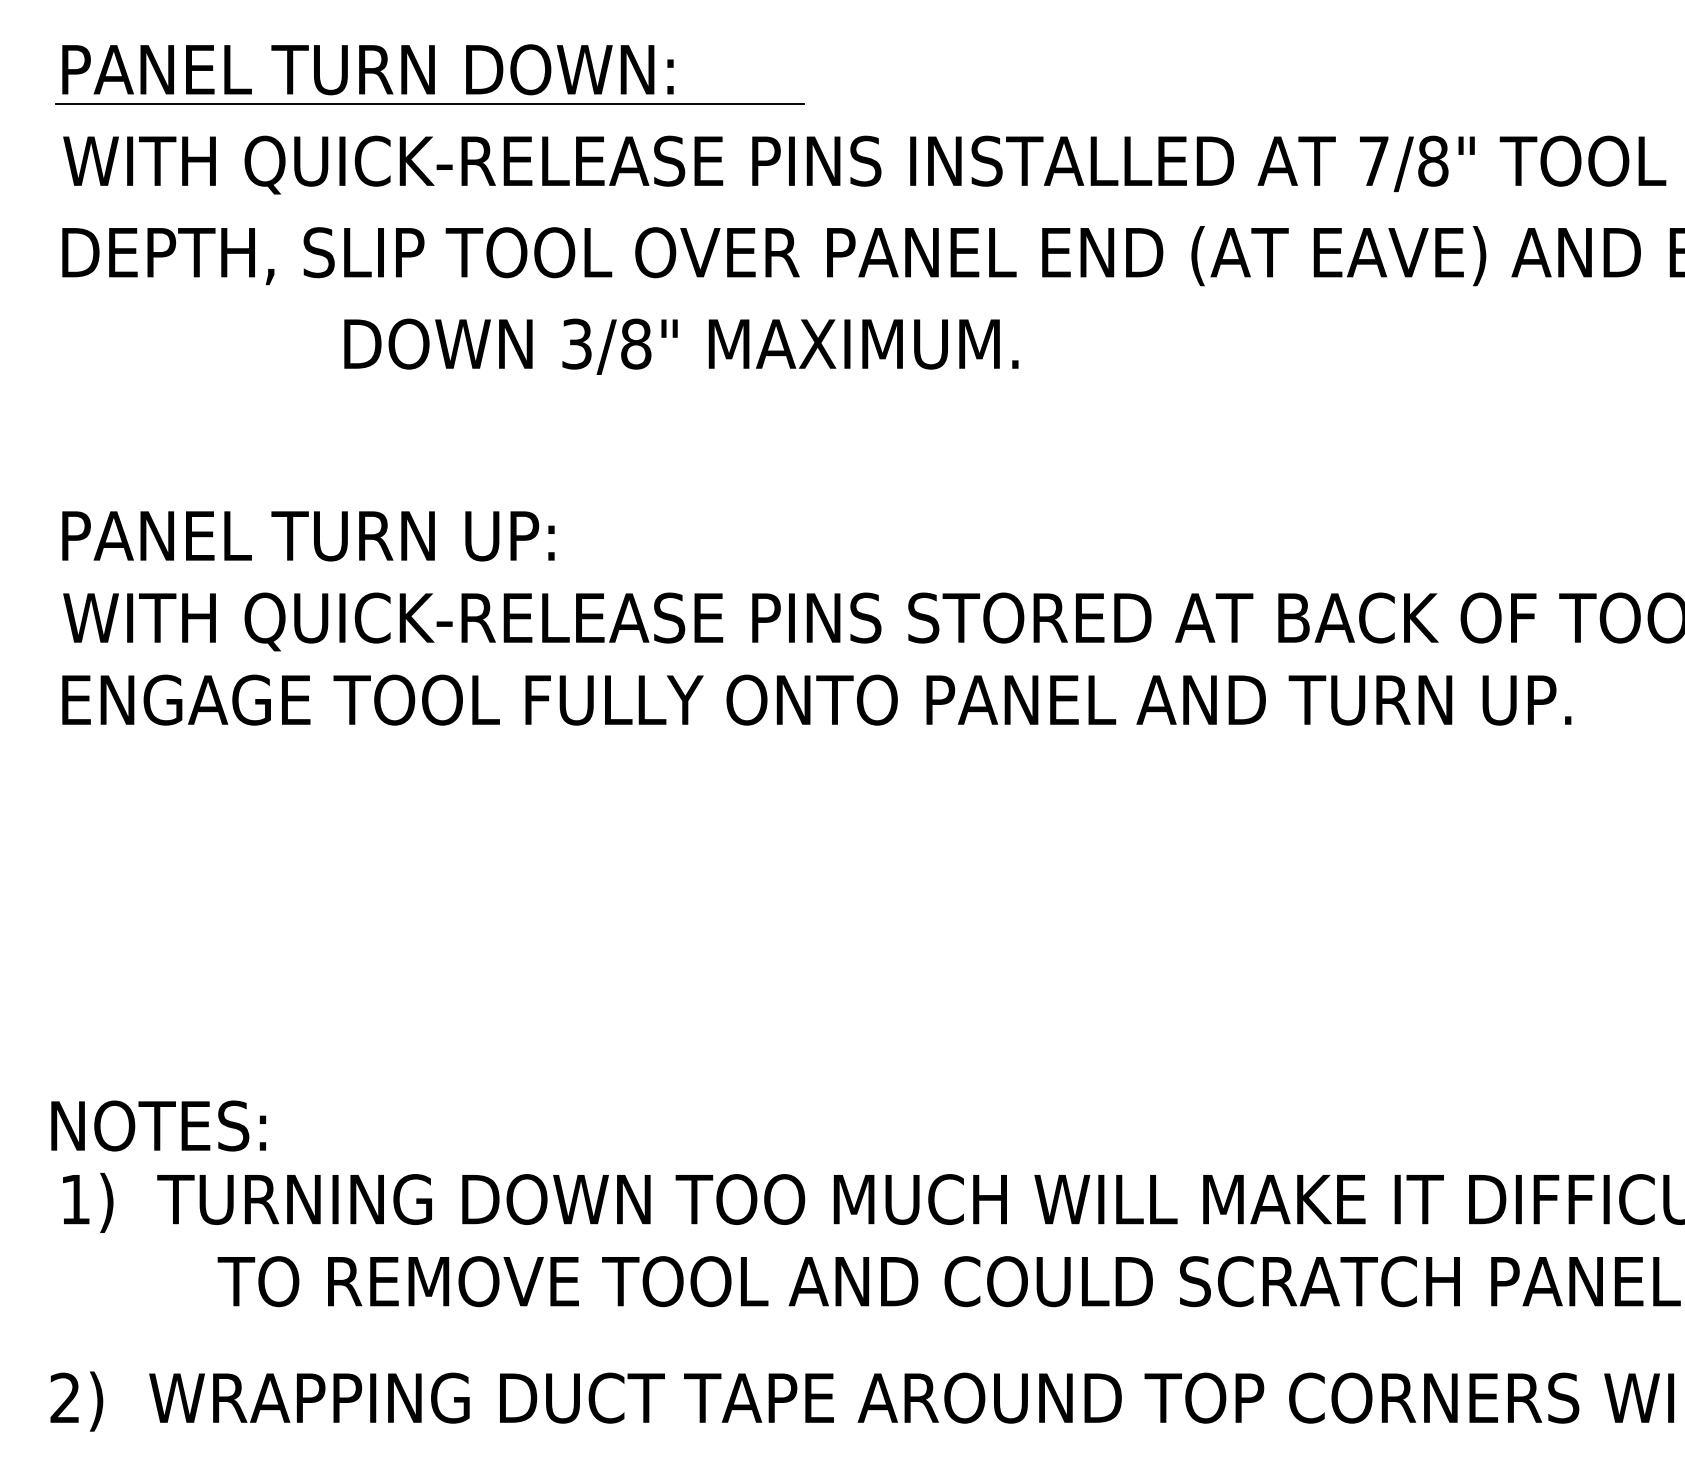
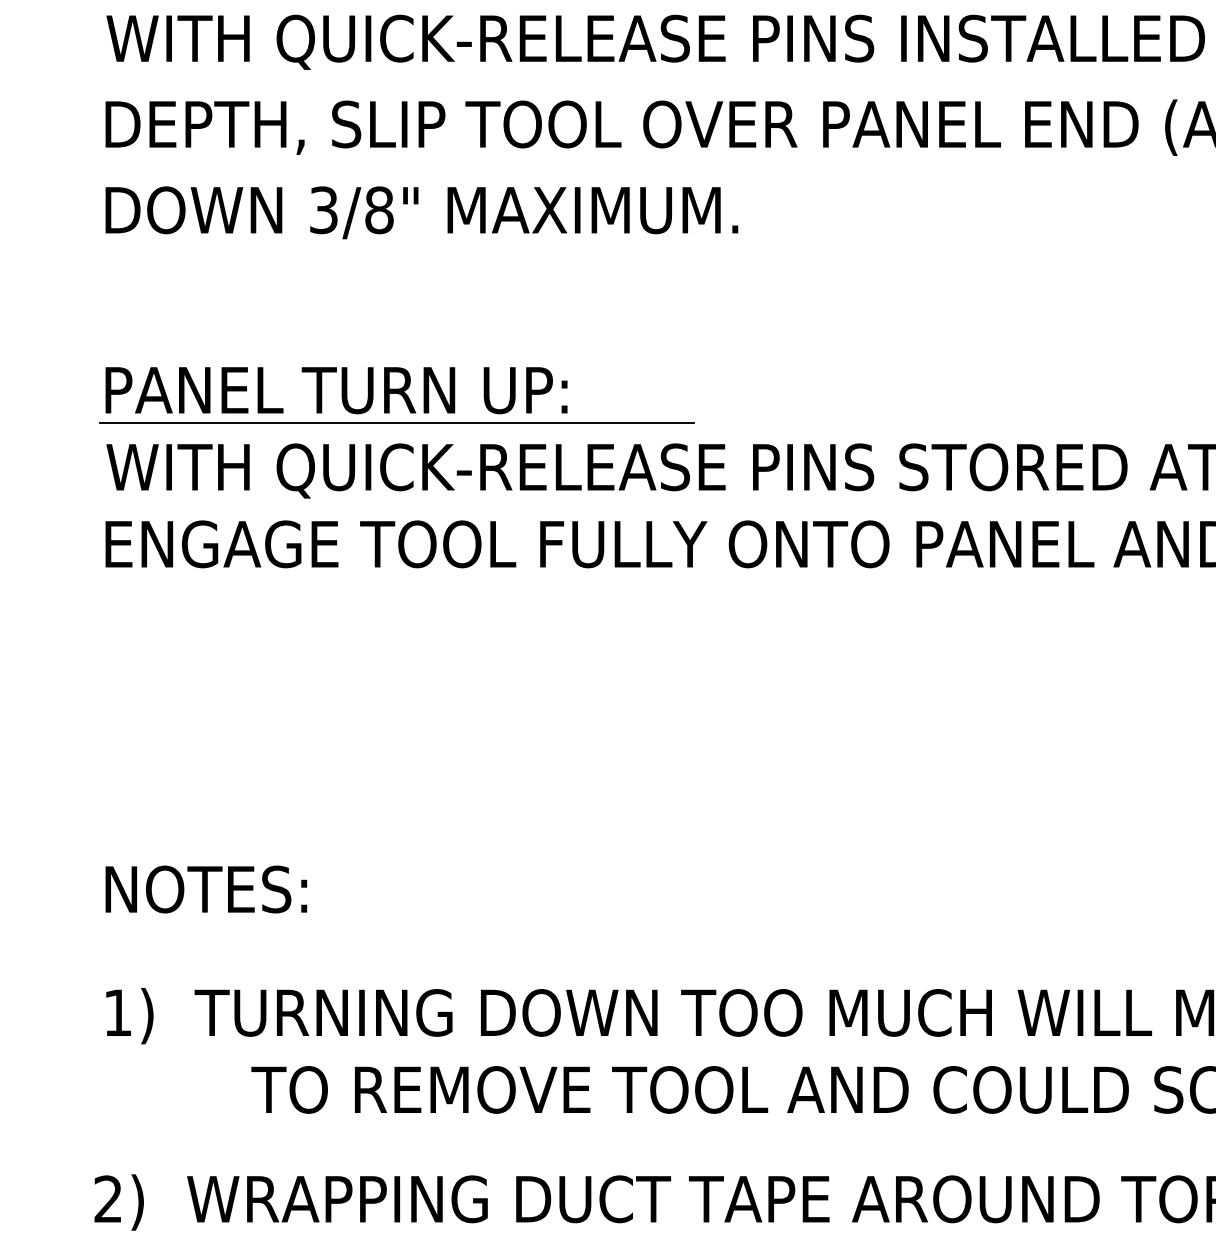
text: (681, 346) -> (421, 212), moved
line: (372, 570) -> (396, 422), added
text: (158, 1125) -> (206, 889), moved

